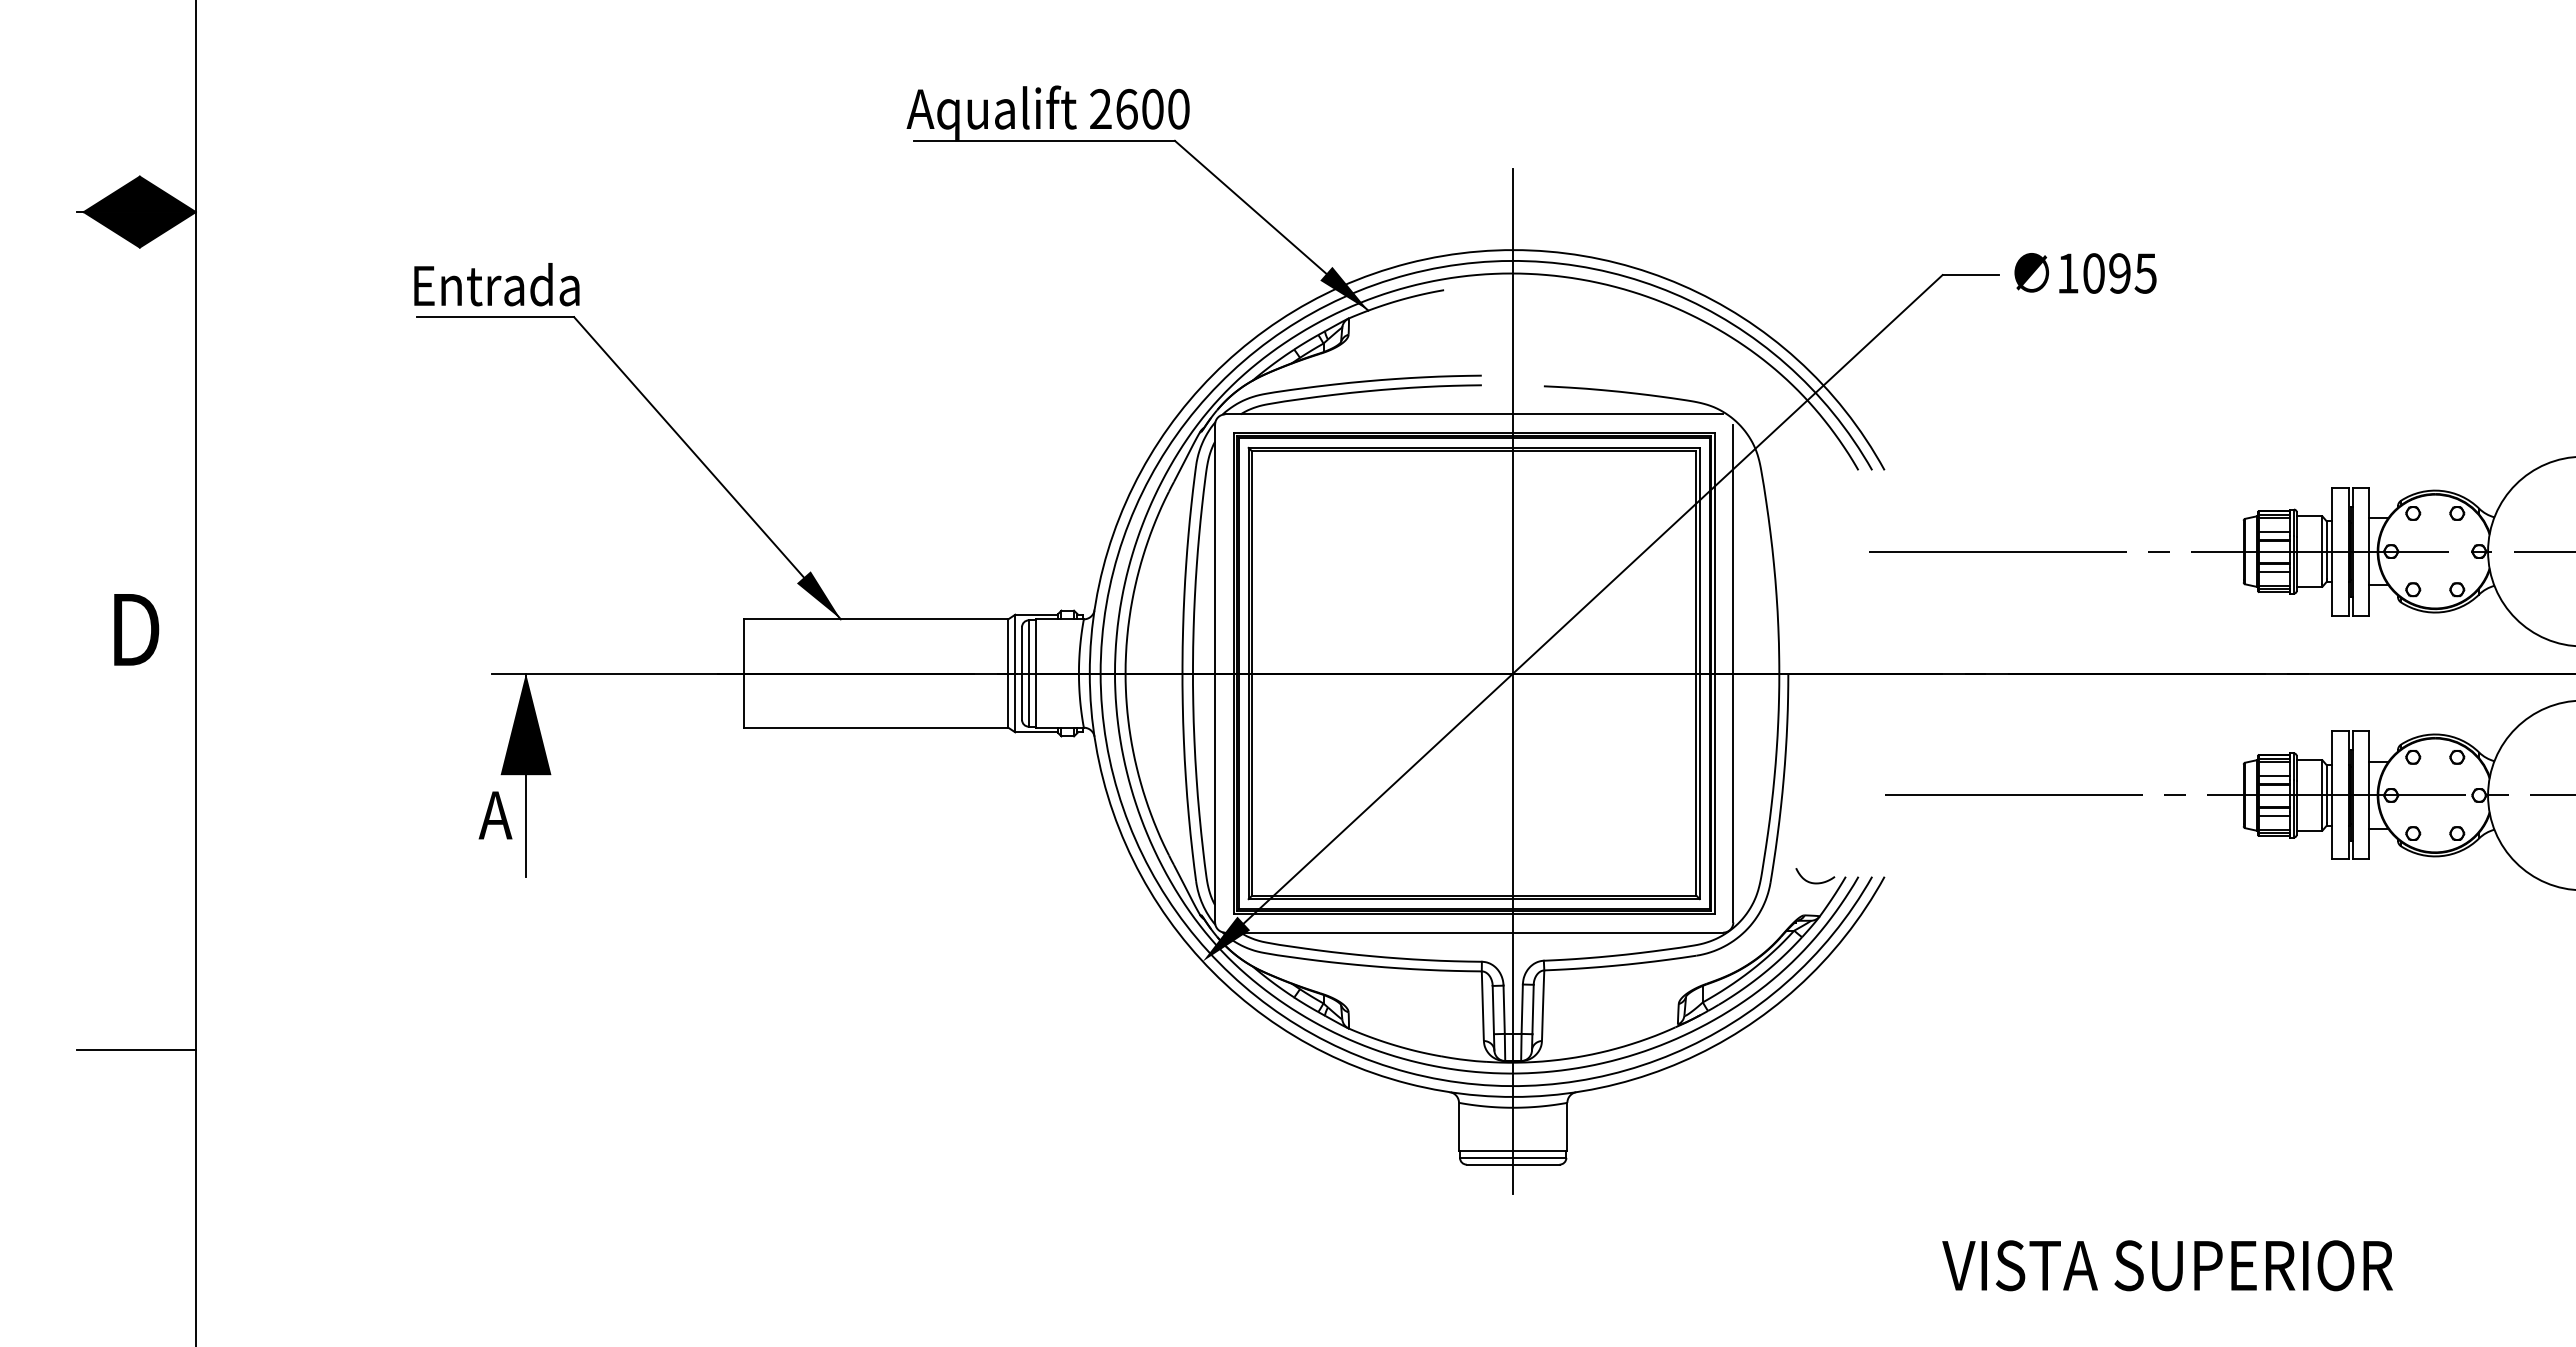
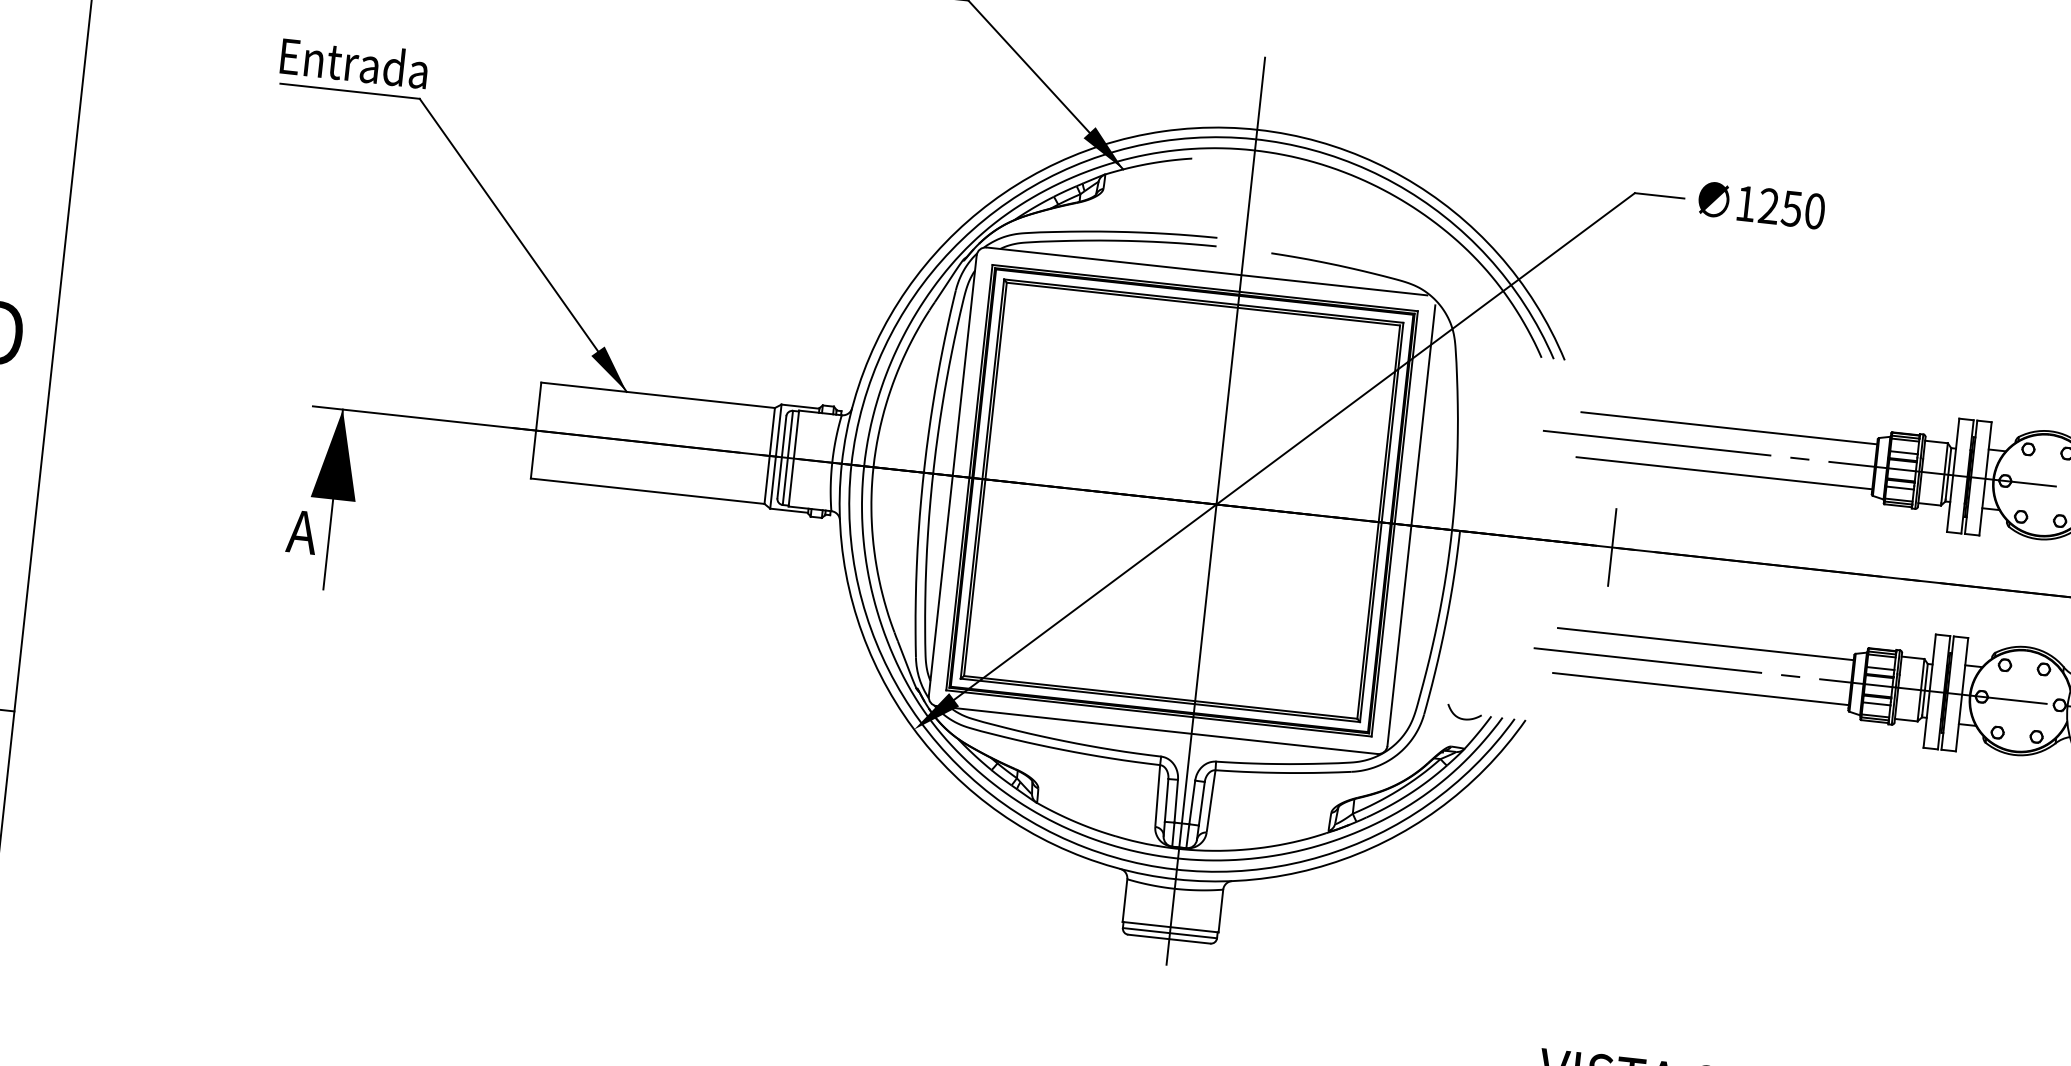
text: (2119, 273) -> (1791, 208), 1095 -> 1250
line: (2076, 526) -> (1729, 428), added
line: (2076, 576) -> (1724, 472), added
line: (1960, 673) -> (1612, 547), added
line: (2076, 770) -> (1705, 644), added
line: (2076, 820) -> (1700, 688), added

